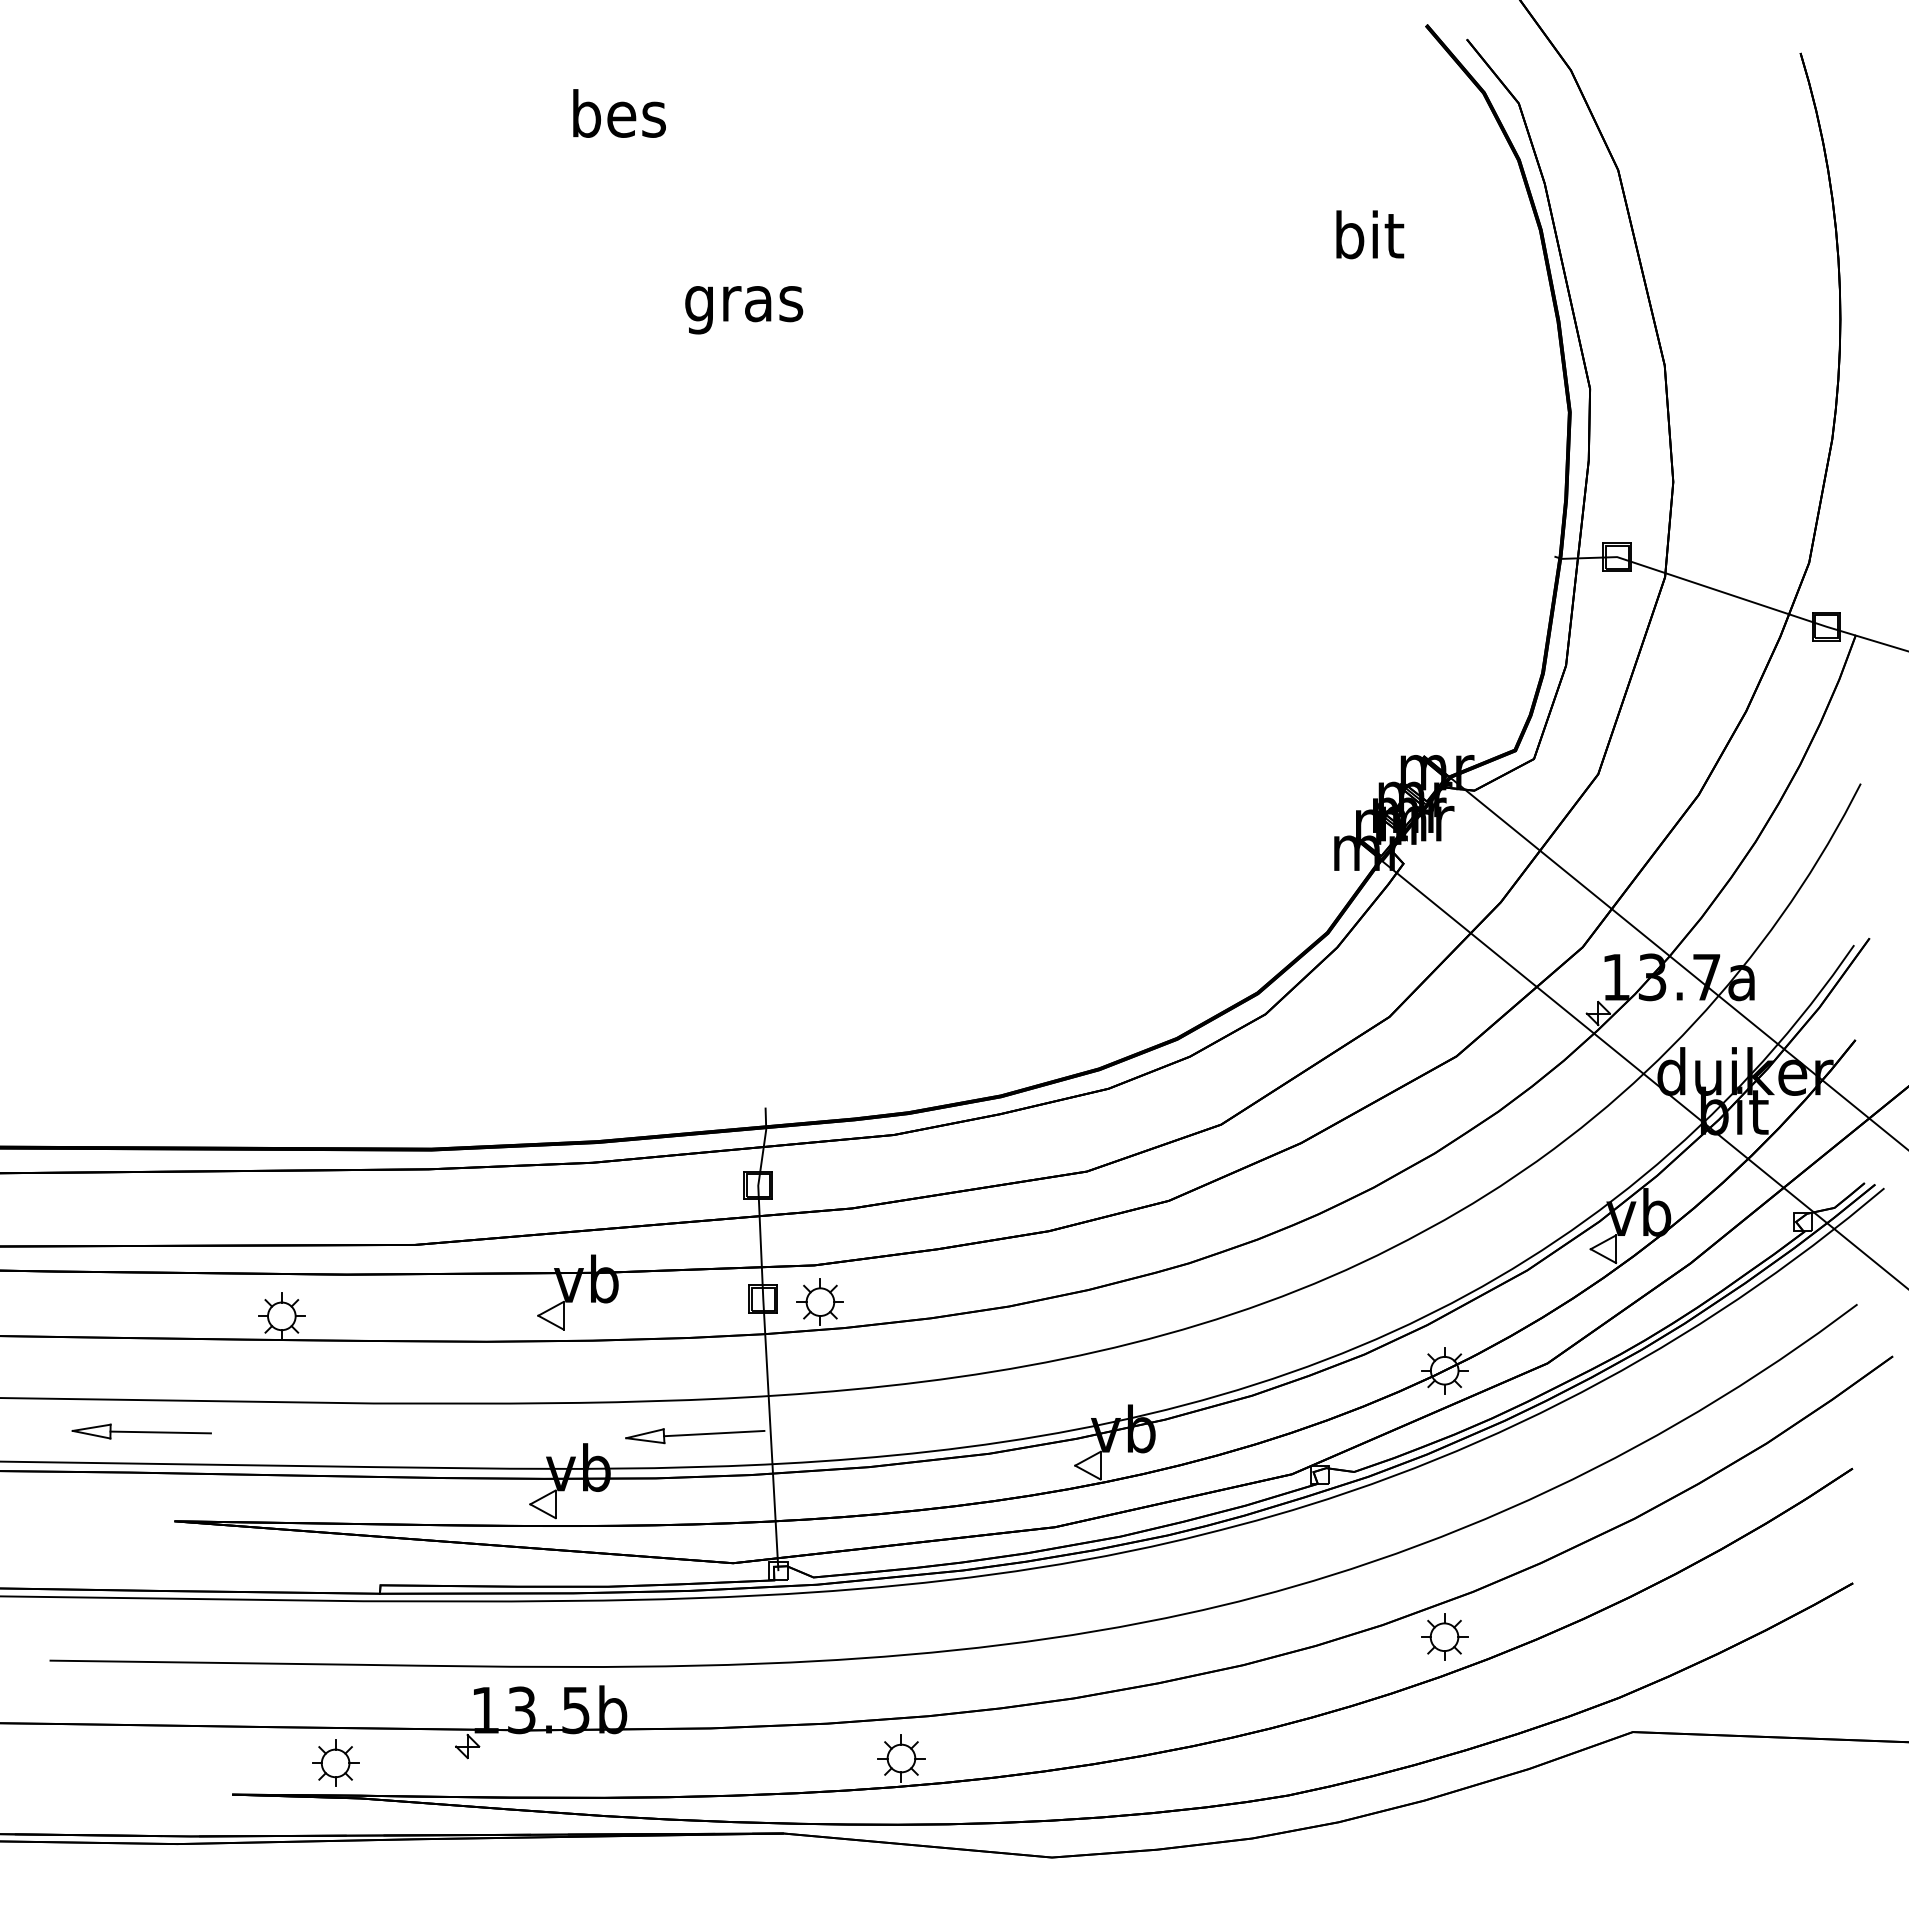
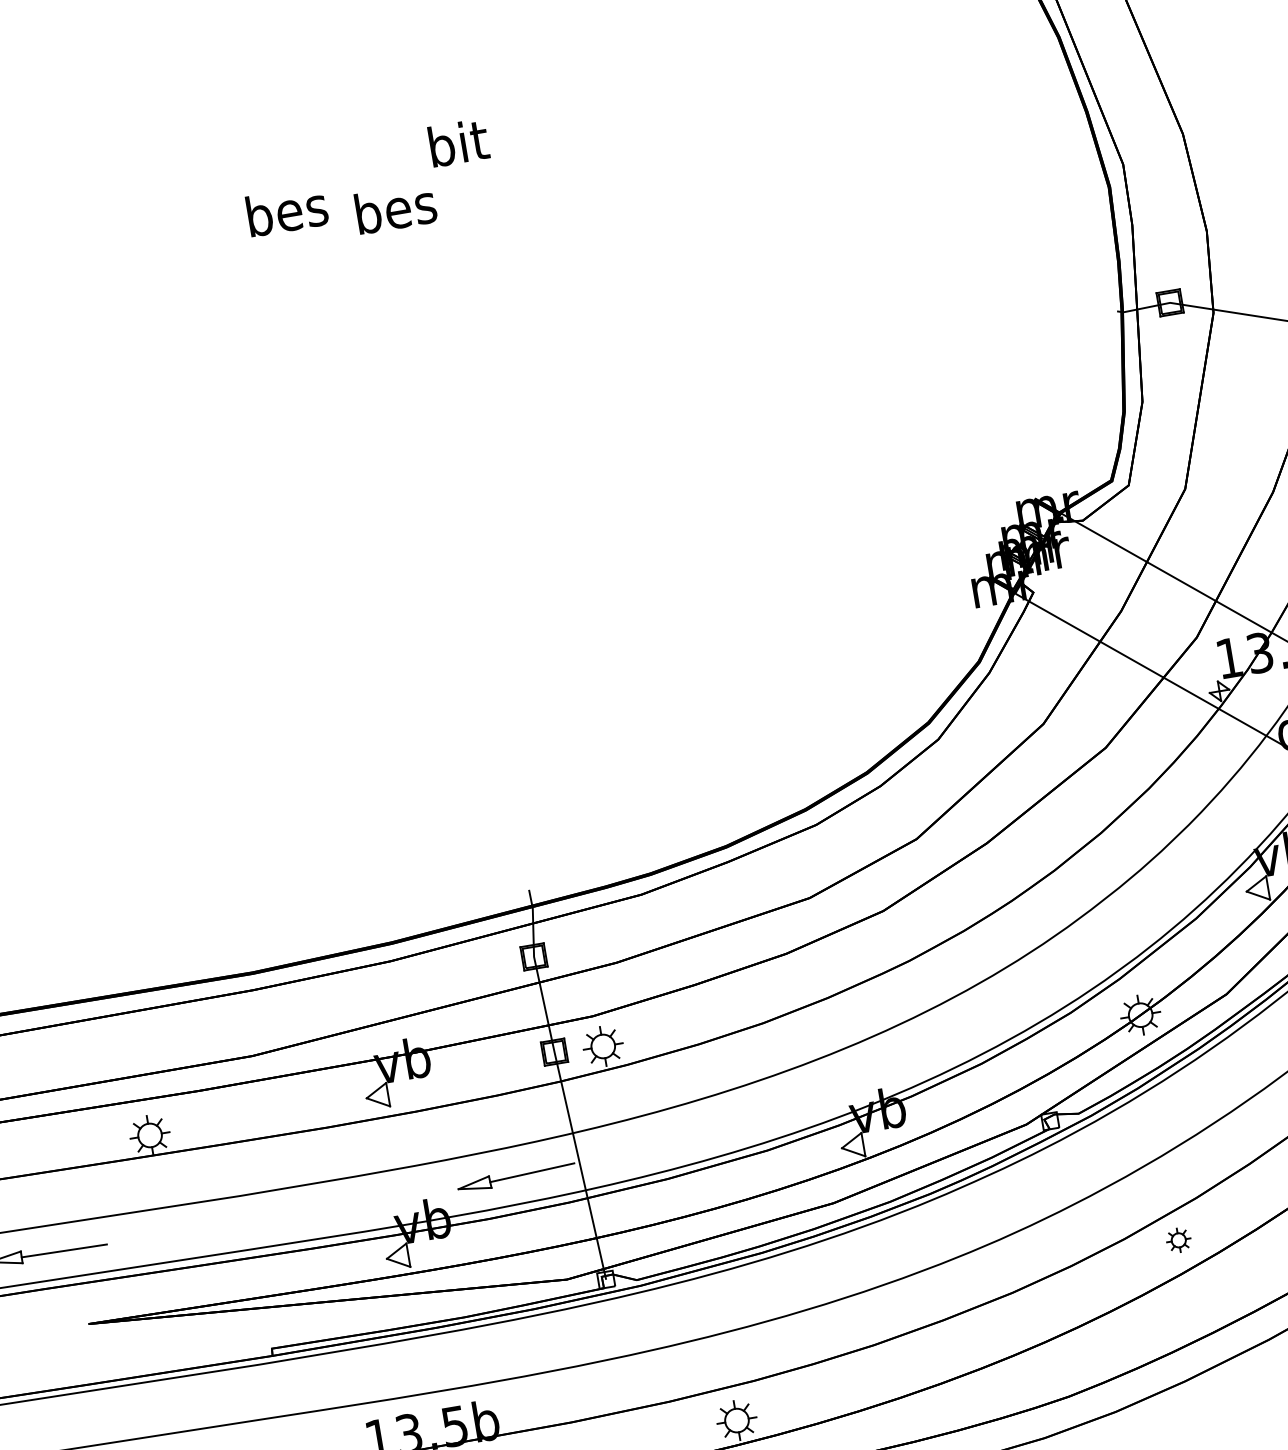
text: (619, 113) -> (287, 210), moved
text: (1370, 234) -> (459, 142), moved
text: (744, 303) -> (396, 213), gras -> bes
part: (1444, 1636) -> (1178, 1239), size x0.6

